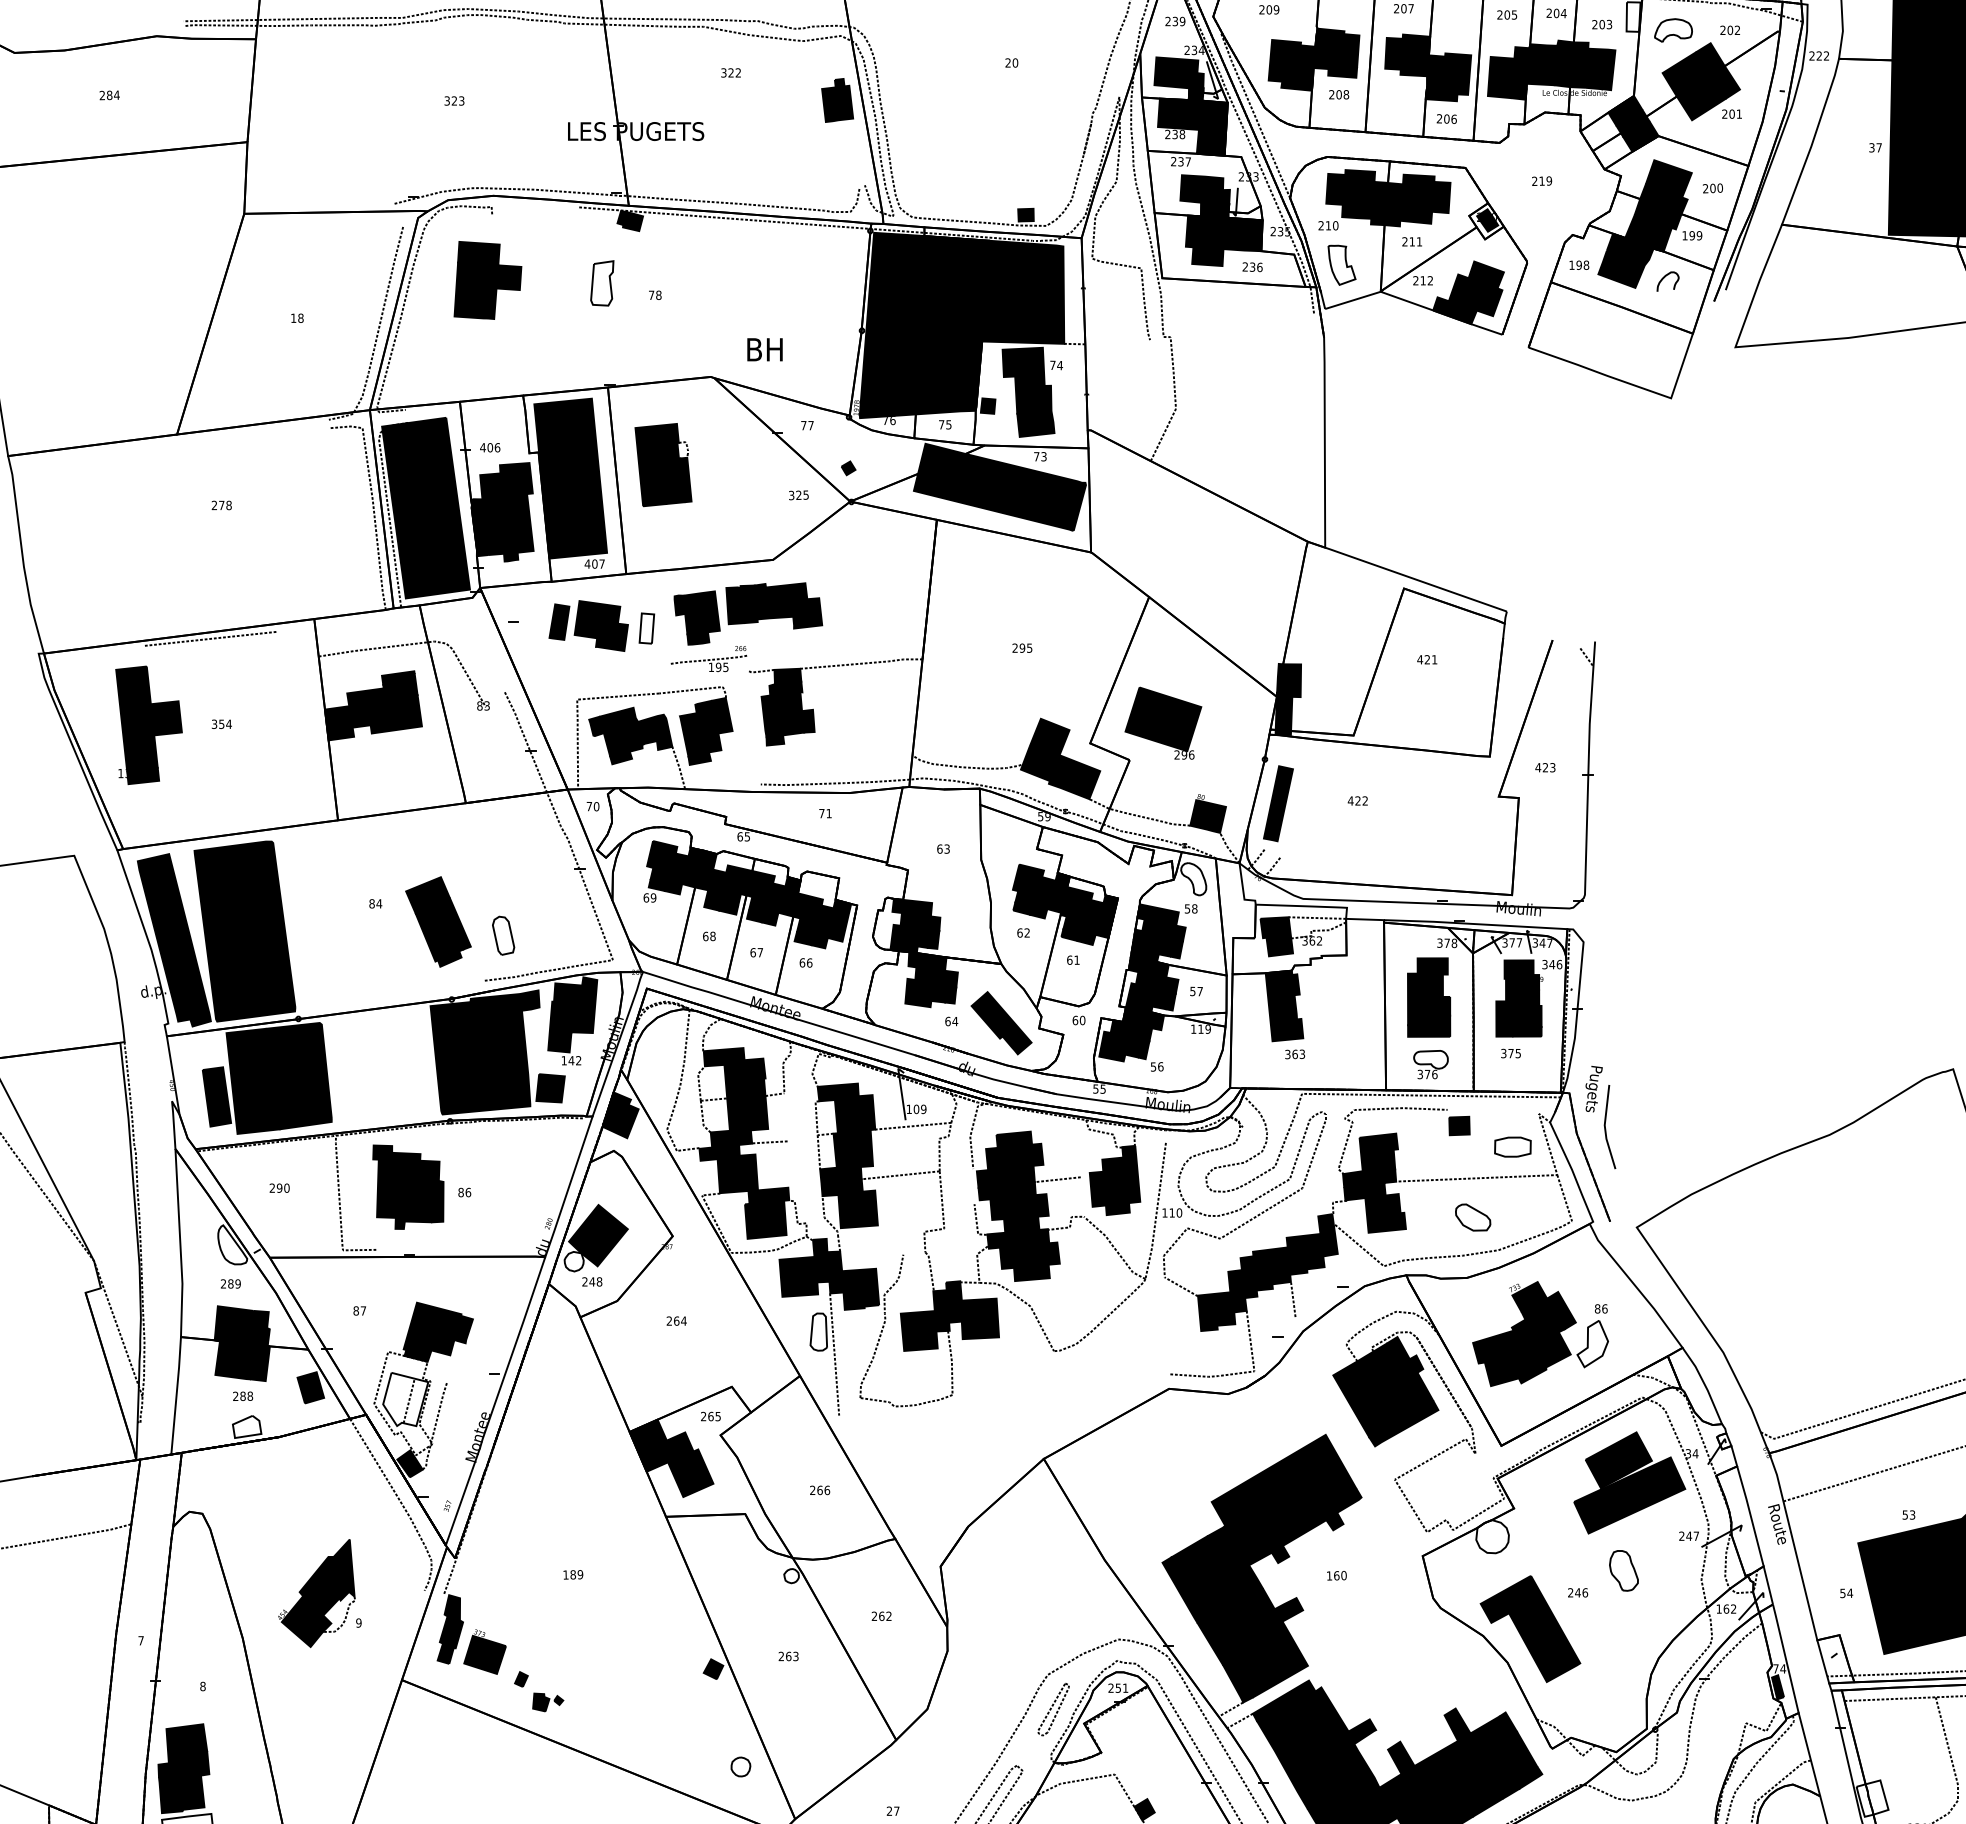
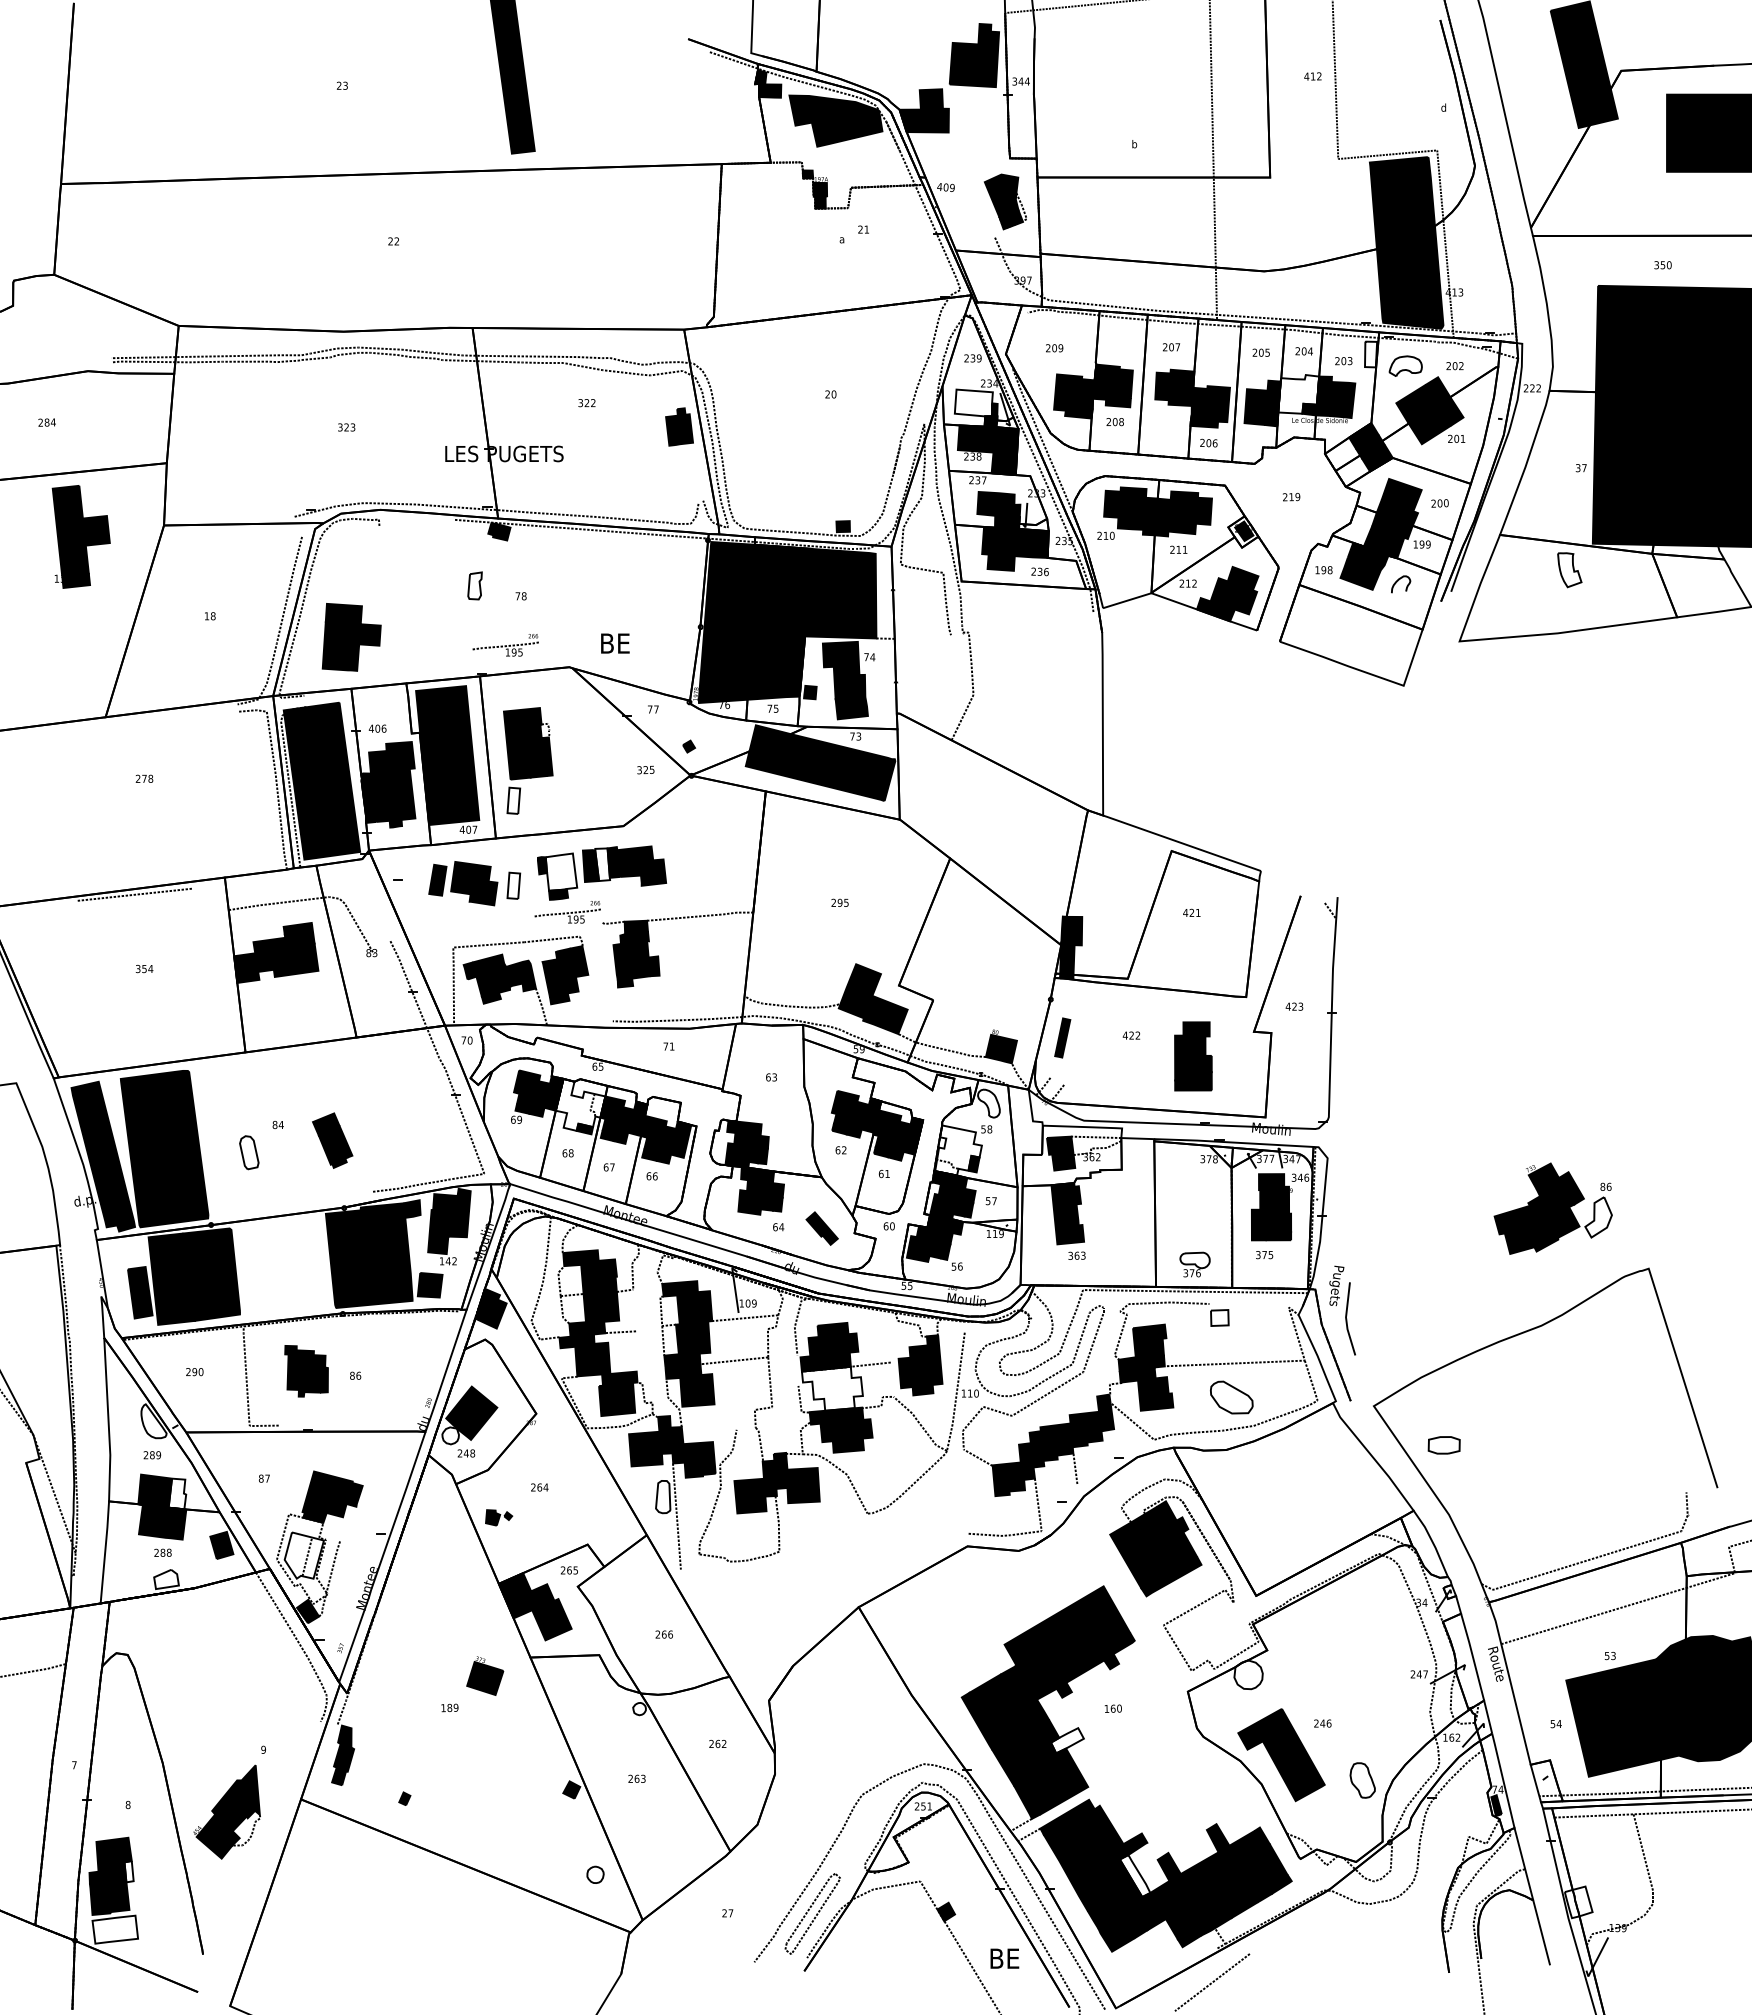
fill: (1550, 63) -> (1298, 394), removed
fill: (1175, 72) -> (973, 402), removed
part: (1341, 265) -> (1569, 570), moved
part: (487, 280) -> (351, 637), moved
part: (601, 282) -> (474, 585), size x0.7
text: (775, 349) -> (625, 643), BH -> BE
part: (637, 351) -> (505, 645), added
part: (646, 530) -> (513, 800), added
fill: (748, 604) -> (602, 864), removed
fill: (701, 612) -> (561, 871), removed
part: (1163, 722) -> (962, 967), removed
part: (148, 724) -> (80, 536), moved
part: (1278, 803) -> (1062, 1037), size x0.6
fill: (723, 880) -> (580, 1104), removed
part: (438, 921) -> (332, 1140), size x0.7
fill: (1158, 933) -> (958, 1150), removed
part: (503, 935) -> (249, 1152), moved
part: (1429, 997) -> (1193, 1056), moved
part: (1002, 1022) -> (822, 1228), size x0.6
fill: (1459, 1126) -> (1219, 1318), removed
part: (1512, 1147) -> (1443, 1445), moved
part: (408, 1187) -> (306, 1371), size x0.7
fill: (1012, 1207) -> (831, 1388), removed
part: (1472, 1217) -> (1231, 1397), size x1.4
fill: (259, 1328) -> (177, 1493), removed
part: (1539, 1333) -> (1552, 1208), moved
part: (1629, 1482) -> (1367, 1627), removed
part: (1623, 1570) -> (1362, 1780), moved
part: (316, 1592) -> (226, 1811), moved
fill: (1283, 1612) -> (1066, 1740), removed
part: (485, 1651) -> (485, 1675), moved
part: (548, 1702) -> (499, 1517), moved
part: (1053, 1708) -> (867, 1824), removed
fill: (203, 1763) -> (128, 1871), removed
fill: (1361, 1768) -> (1134, 1876), removed

